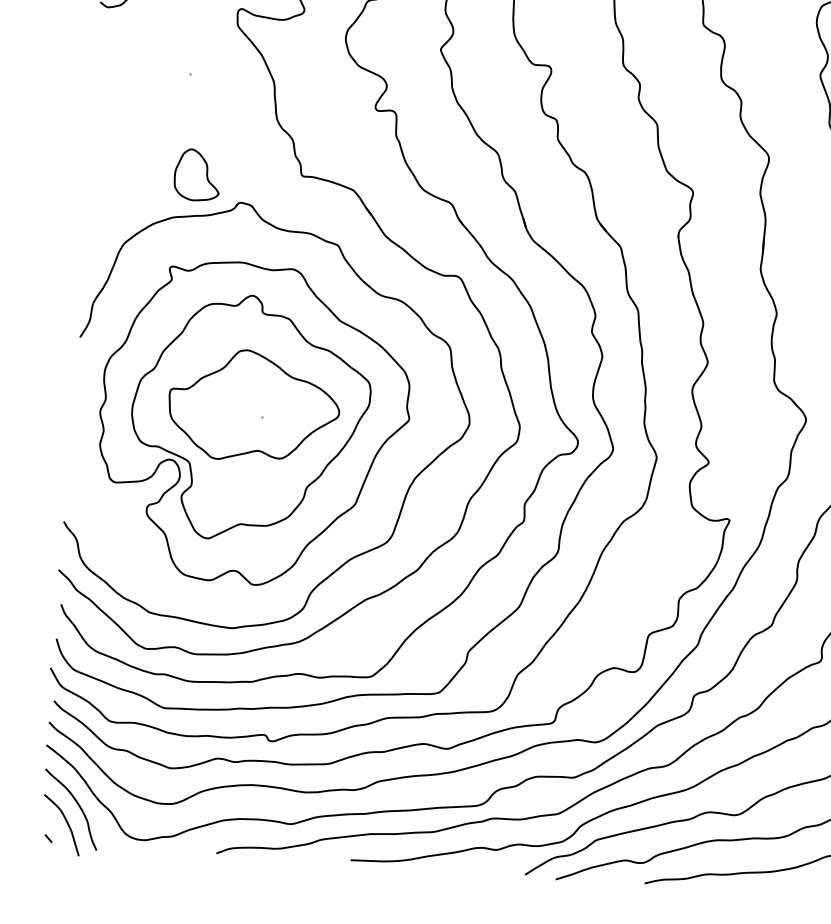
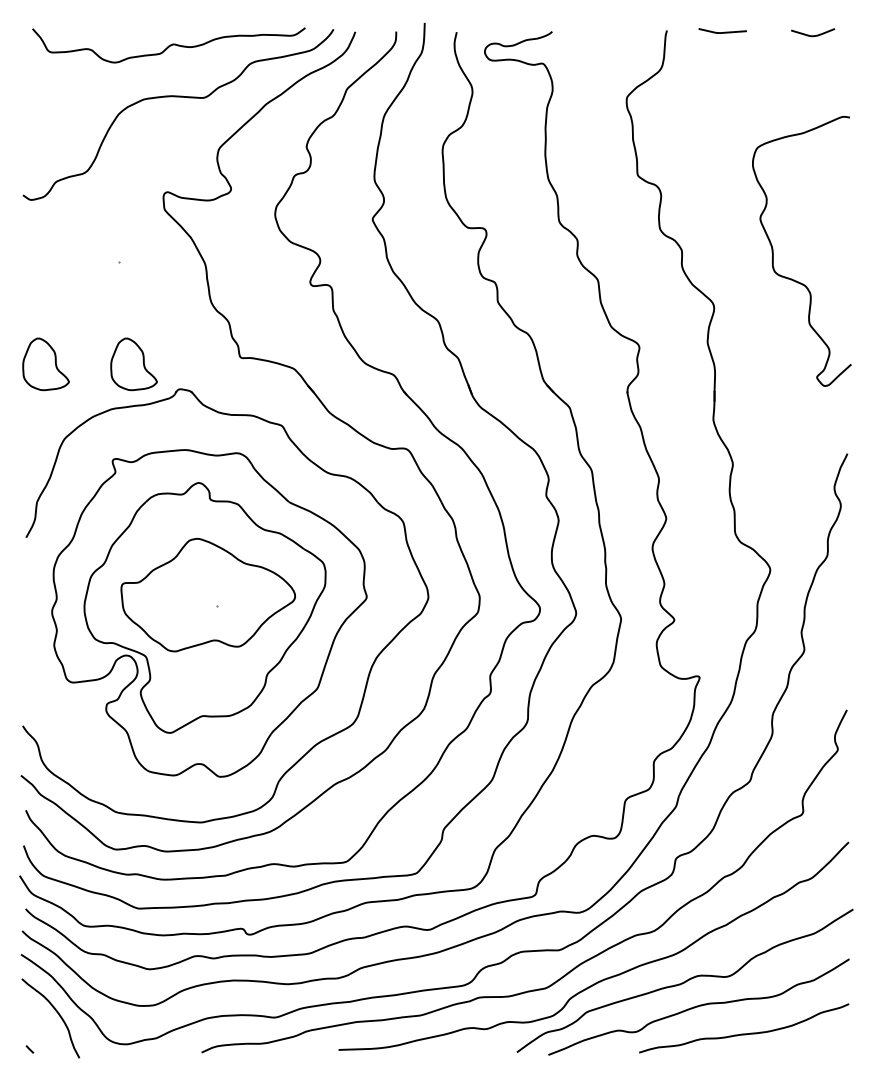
part: (110, 169) -> (45, 364), added
curve: (66, 822) -> (46, 1031), removed

